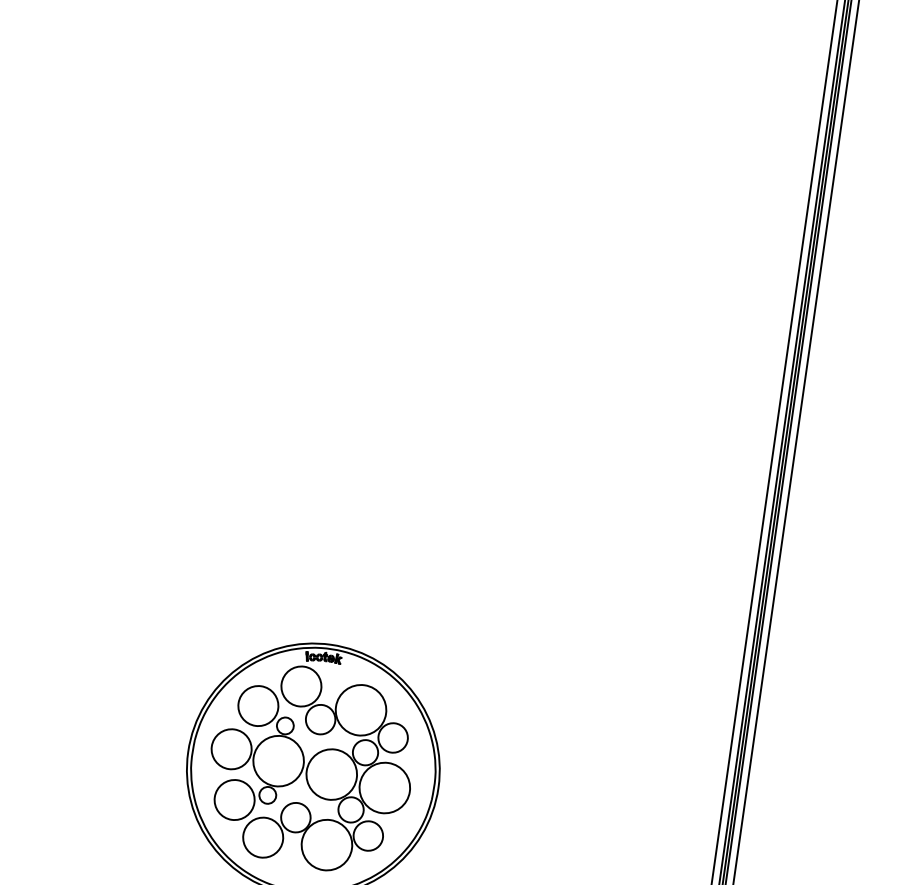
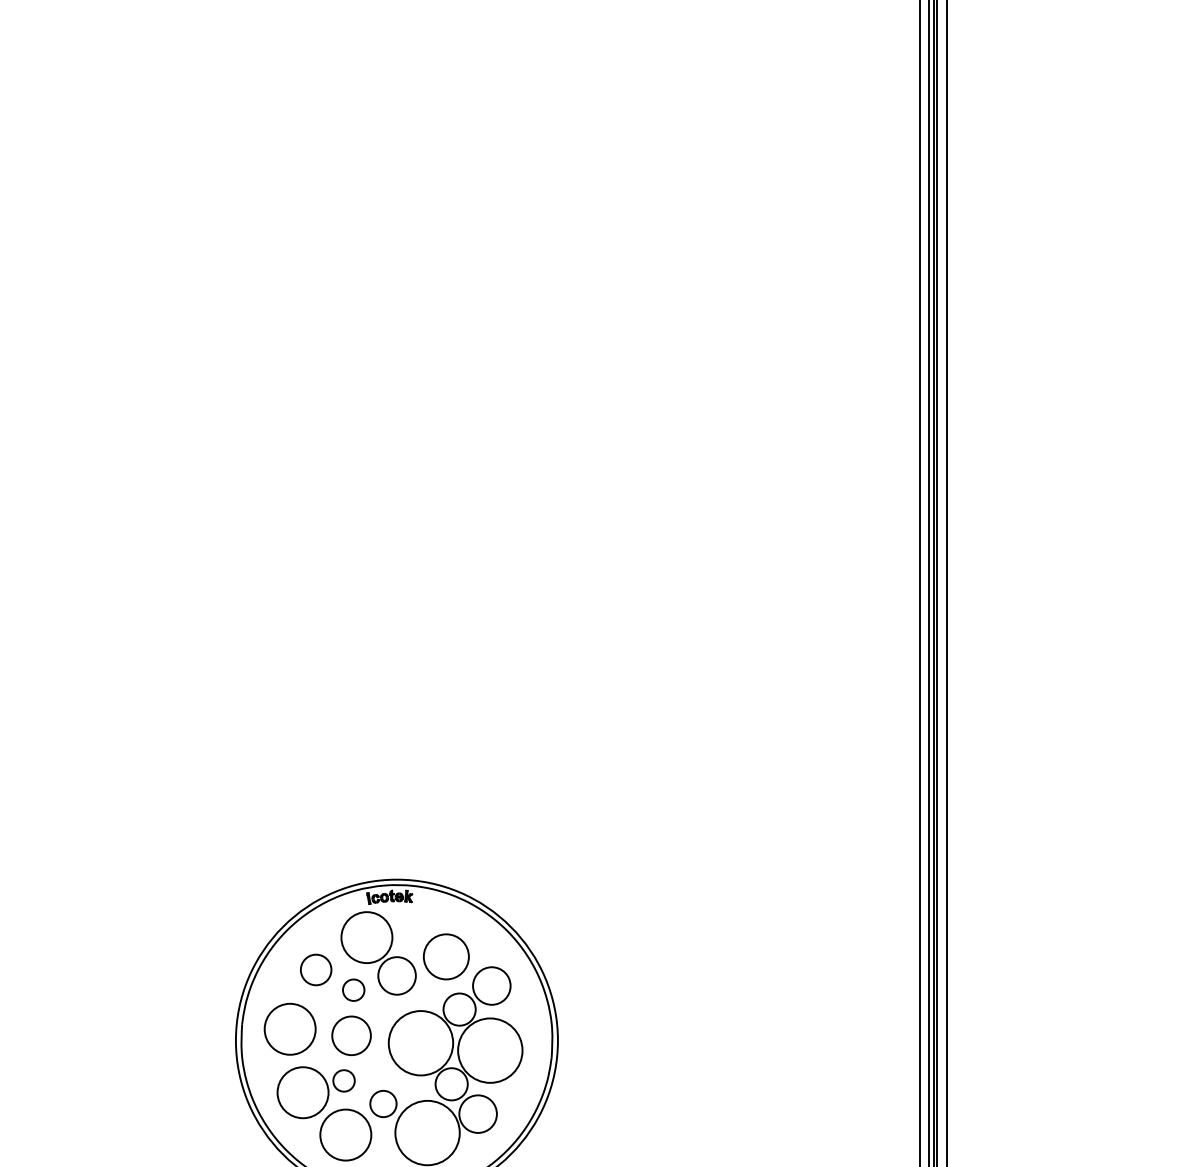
circle: (257, 705) -> (315, 969), size x0.6
circle: (361, 710) -> (446, 956), size x0.7
circle: (278, 760) -> (351, 1035), size x0.6
circle: (295, 817) -> (383, 1103), size x0.7

